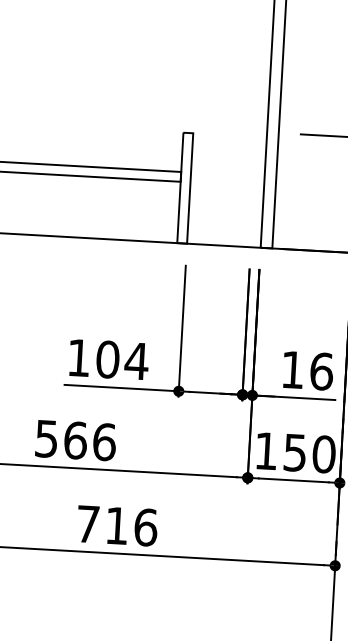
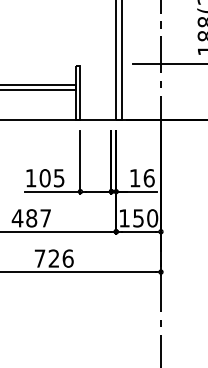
text: (135, 361) -> (58, 178), 104 -> 105
text: (75, 440) -> (31, 218), 566 -> 487
text: (115, 525) -> (53, 258), 716 -> 726

